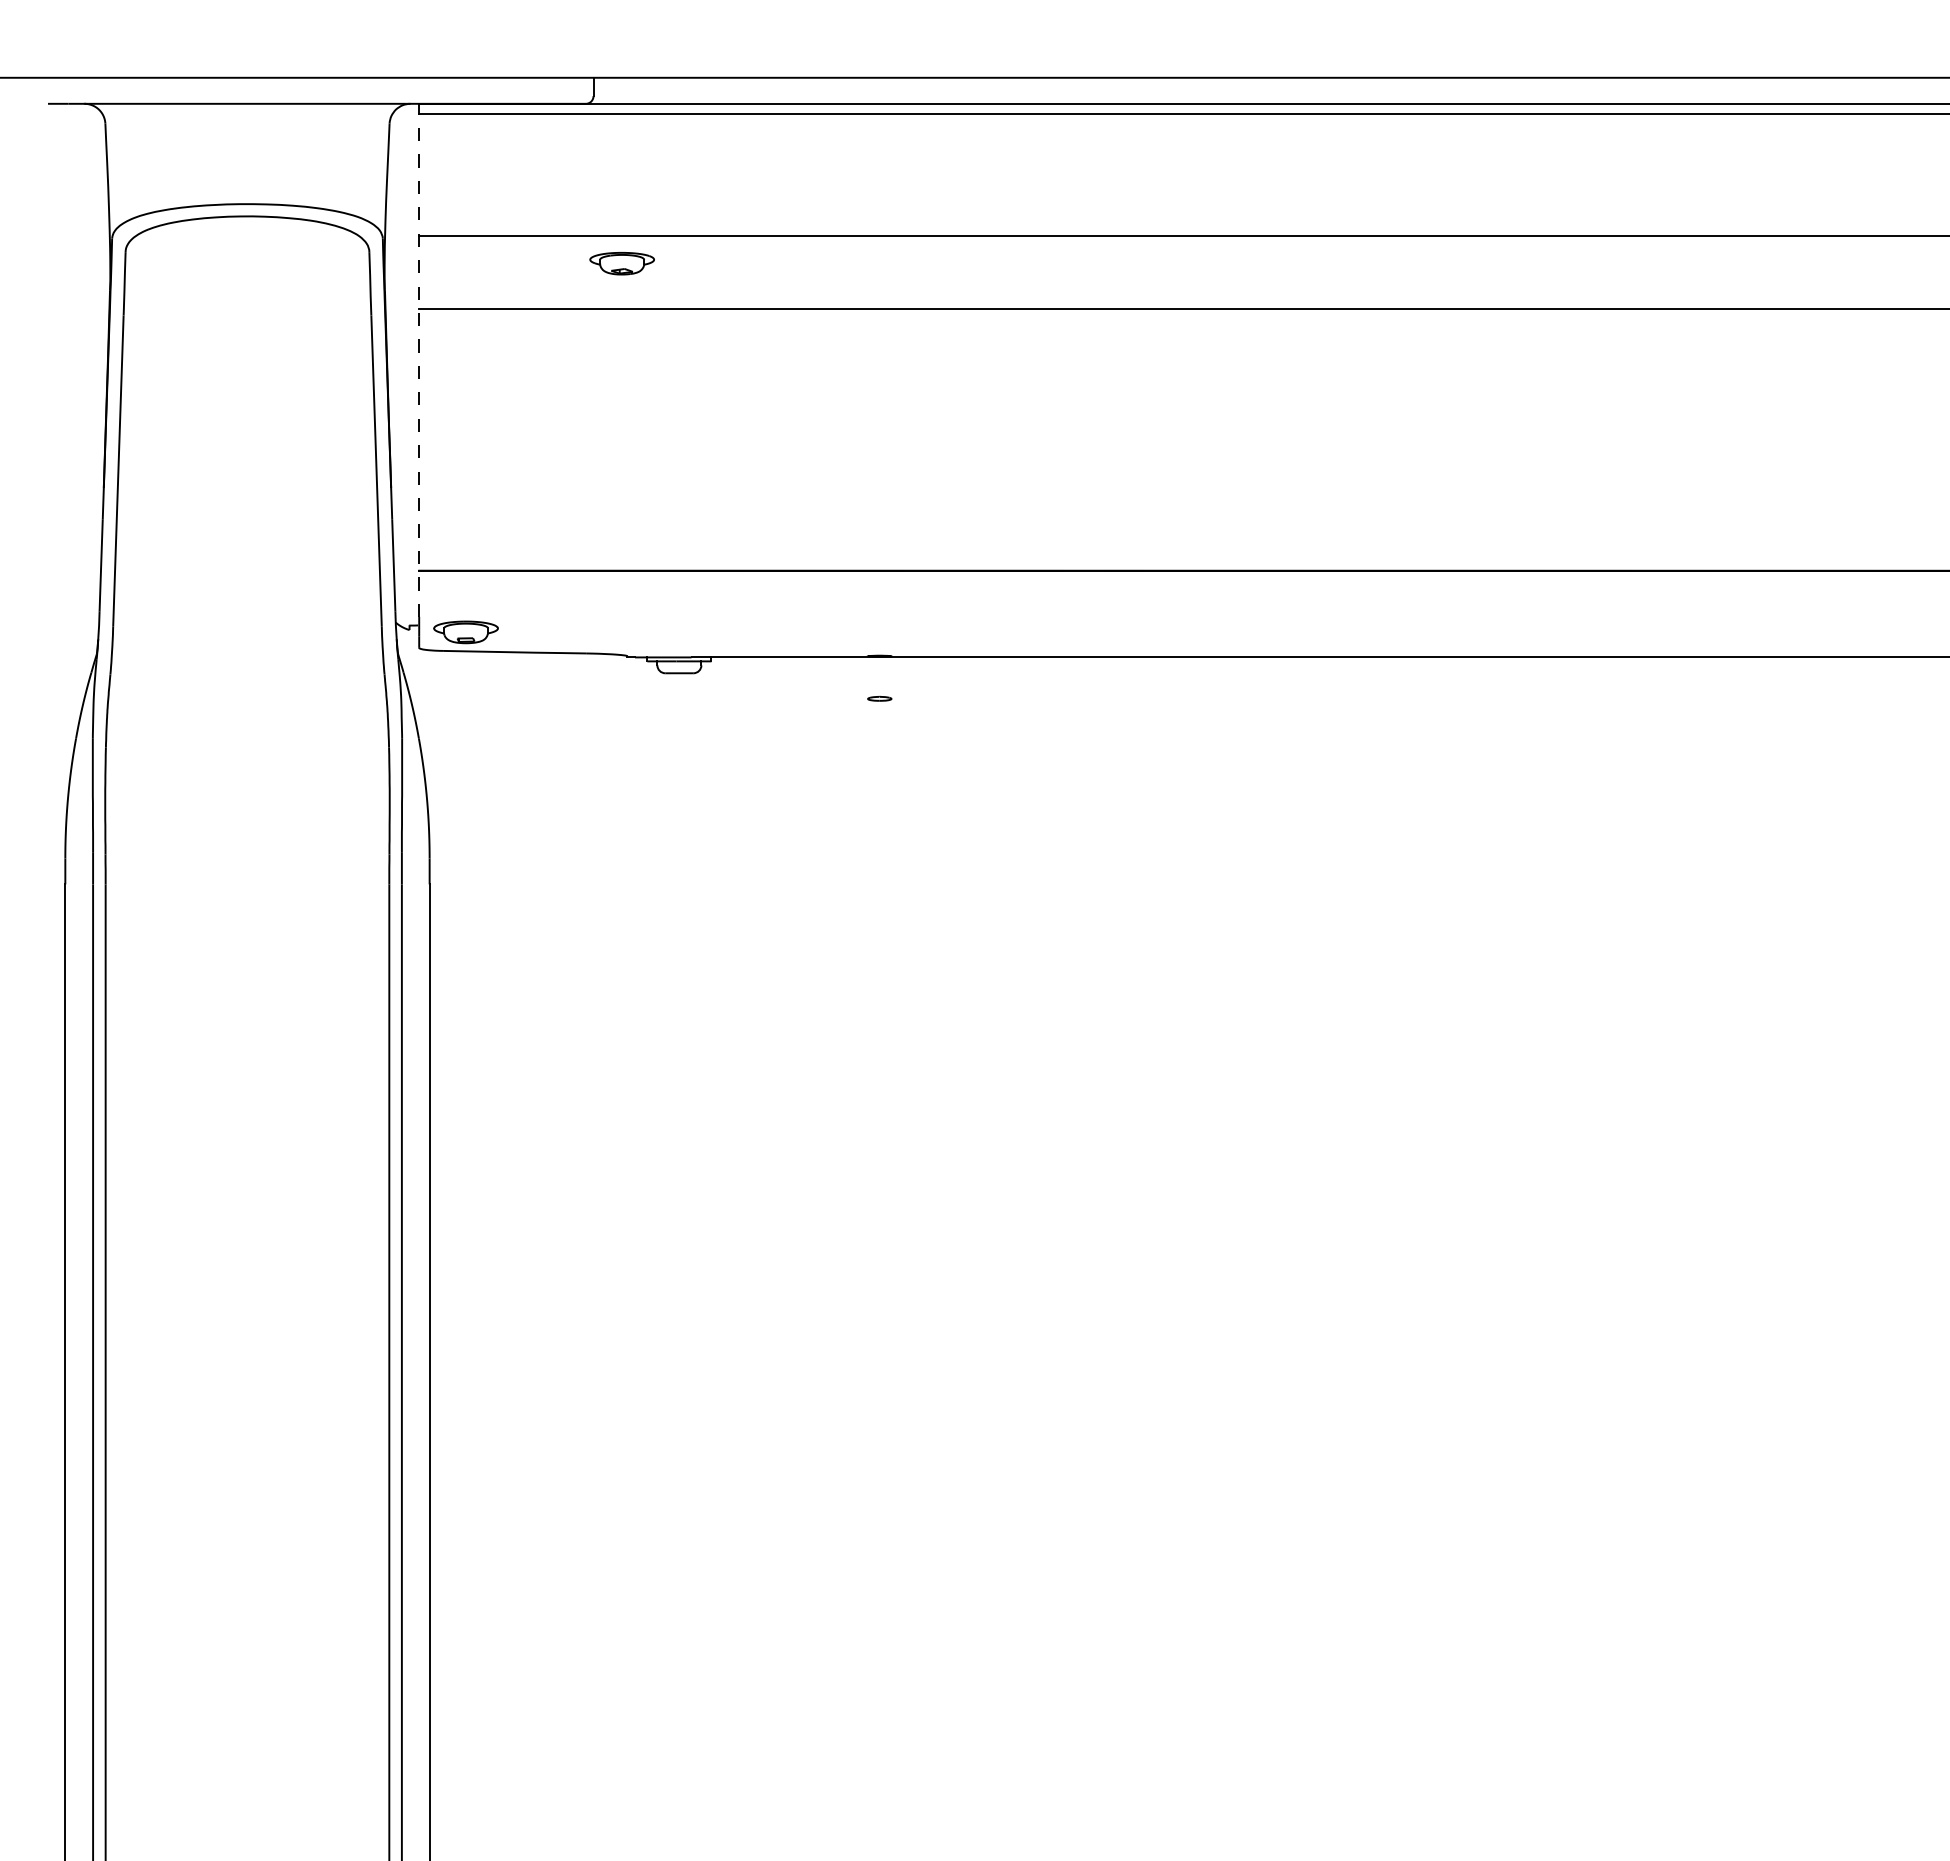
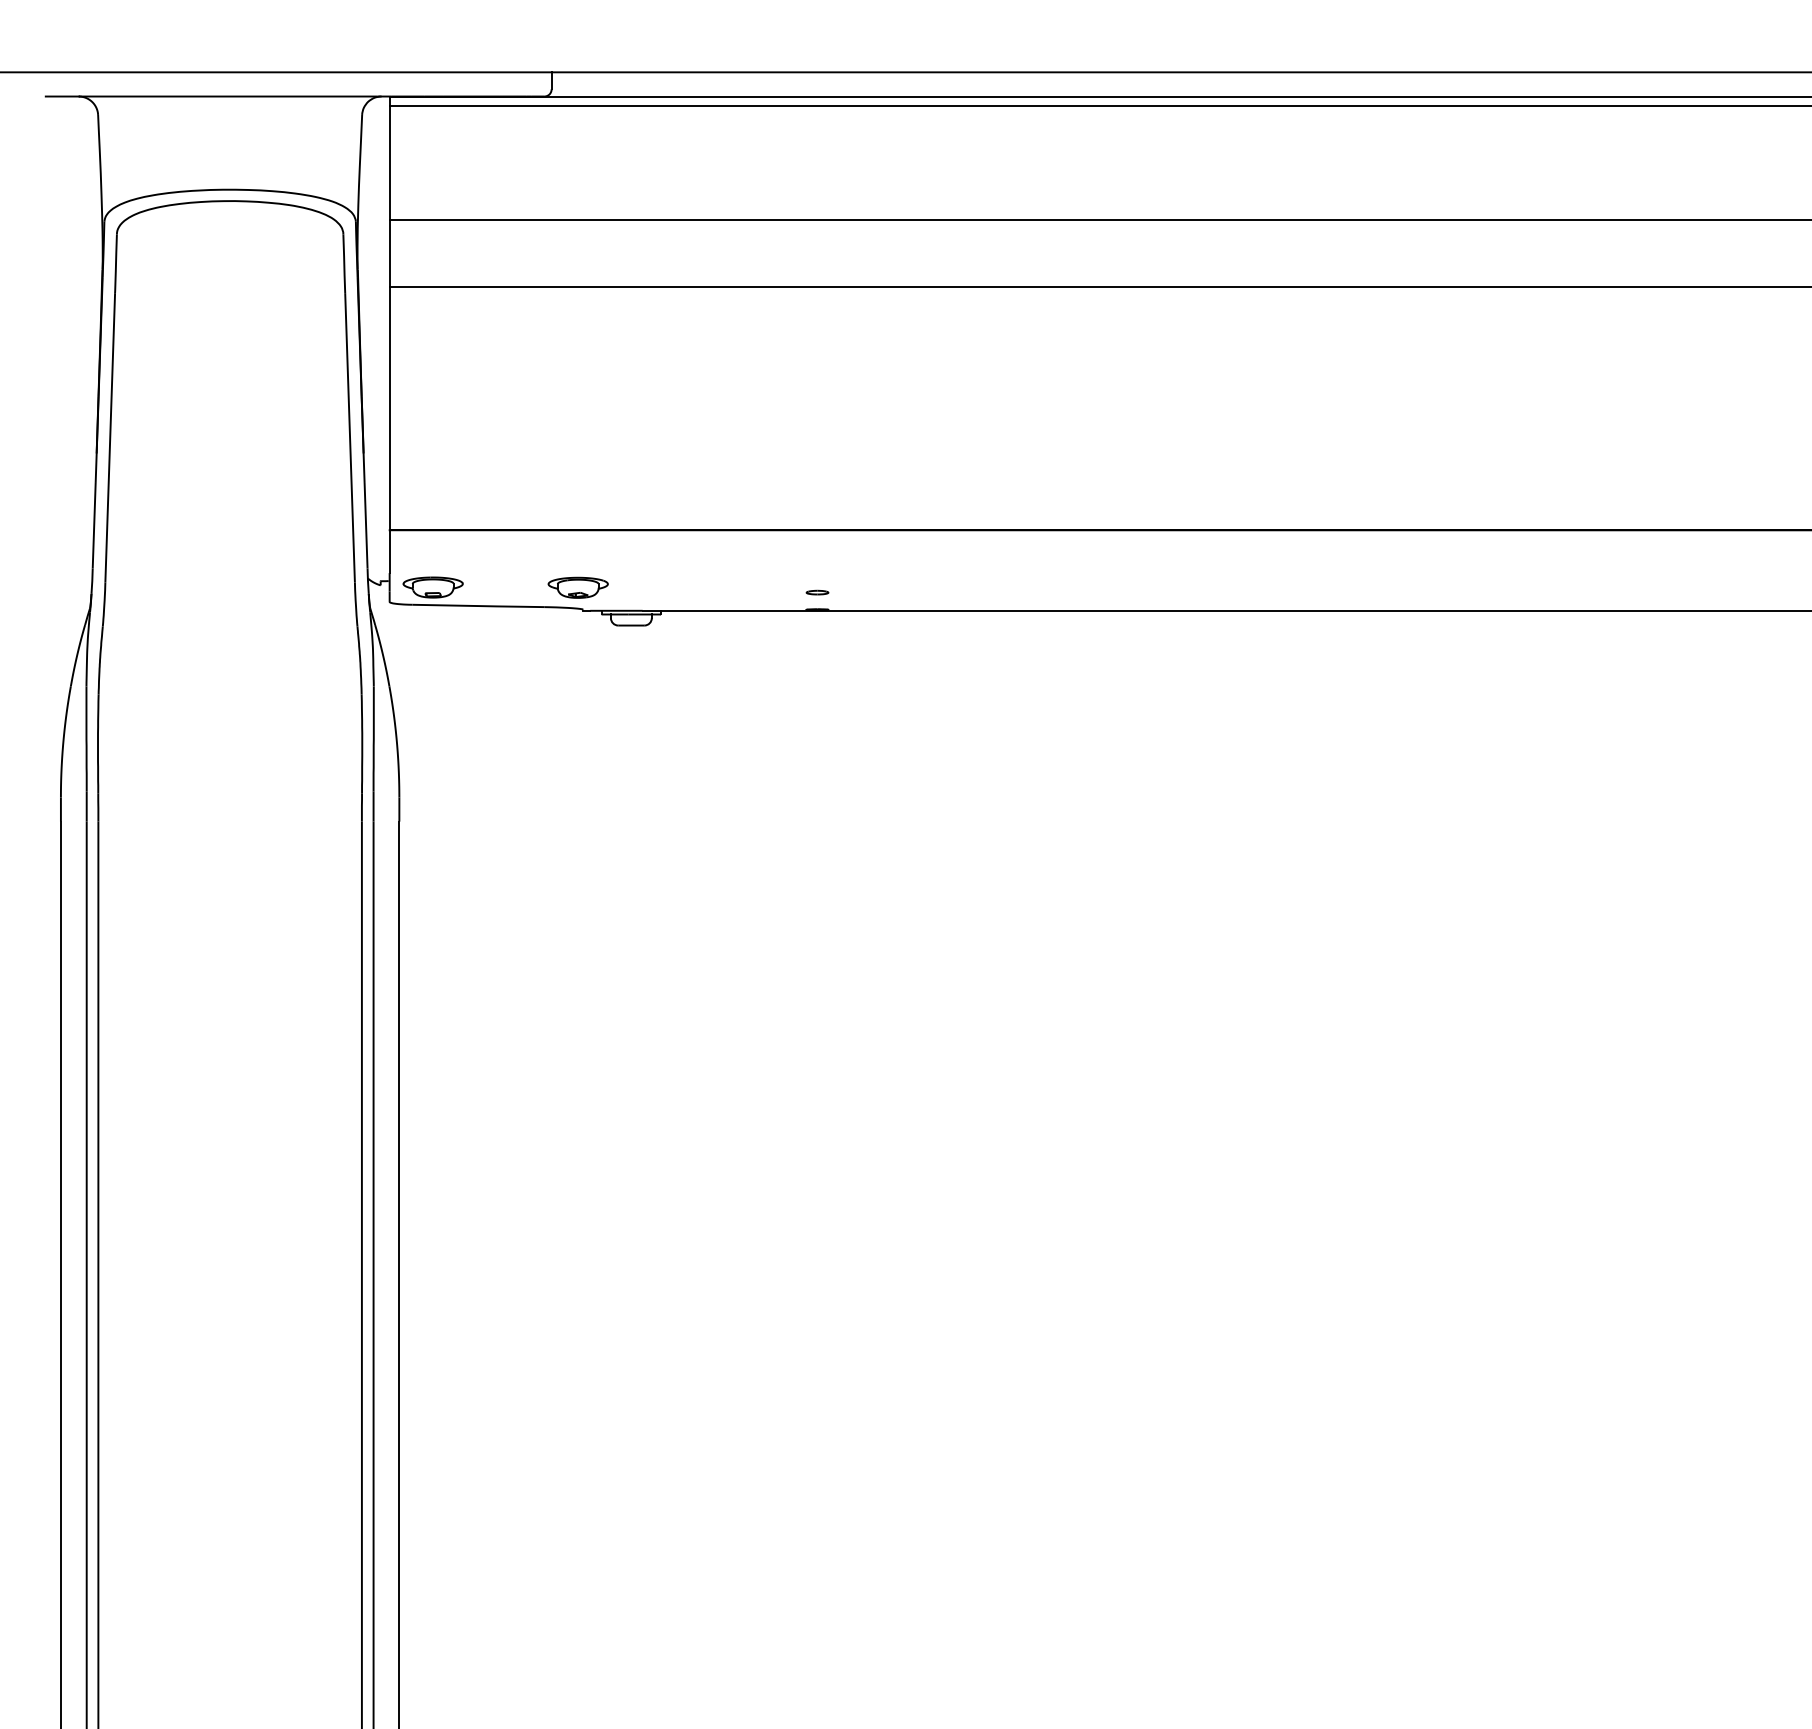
part: (621, 263) -> (577, 587), moved
line: (419, 360) -> (389, 334), dashed -> solid
part: (879, 698) -> (817, 592), moved

